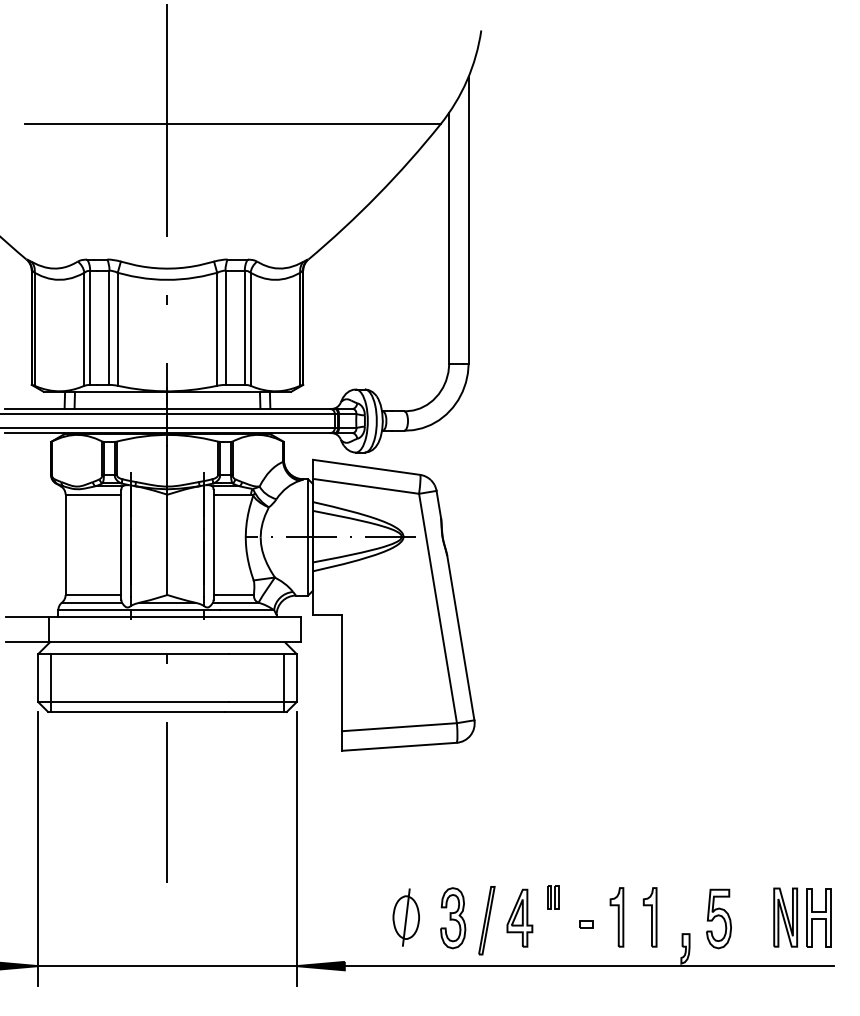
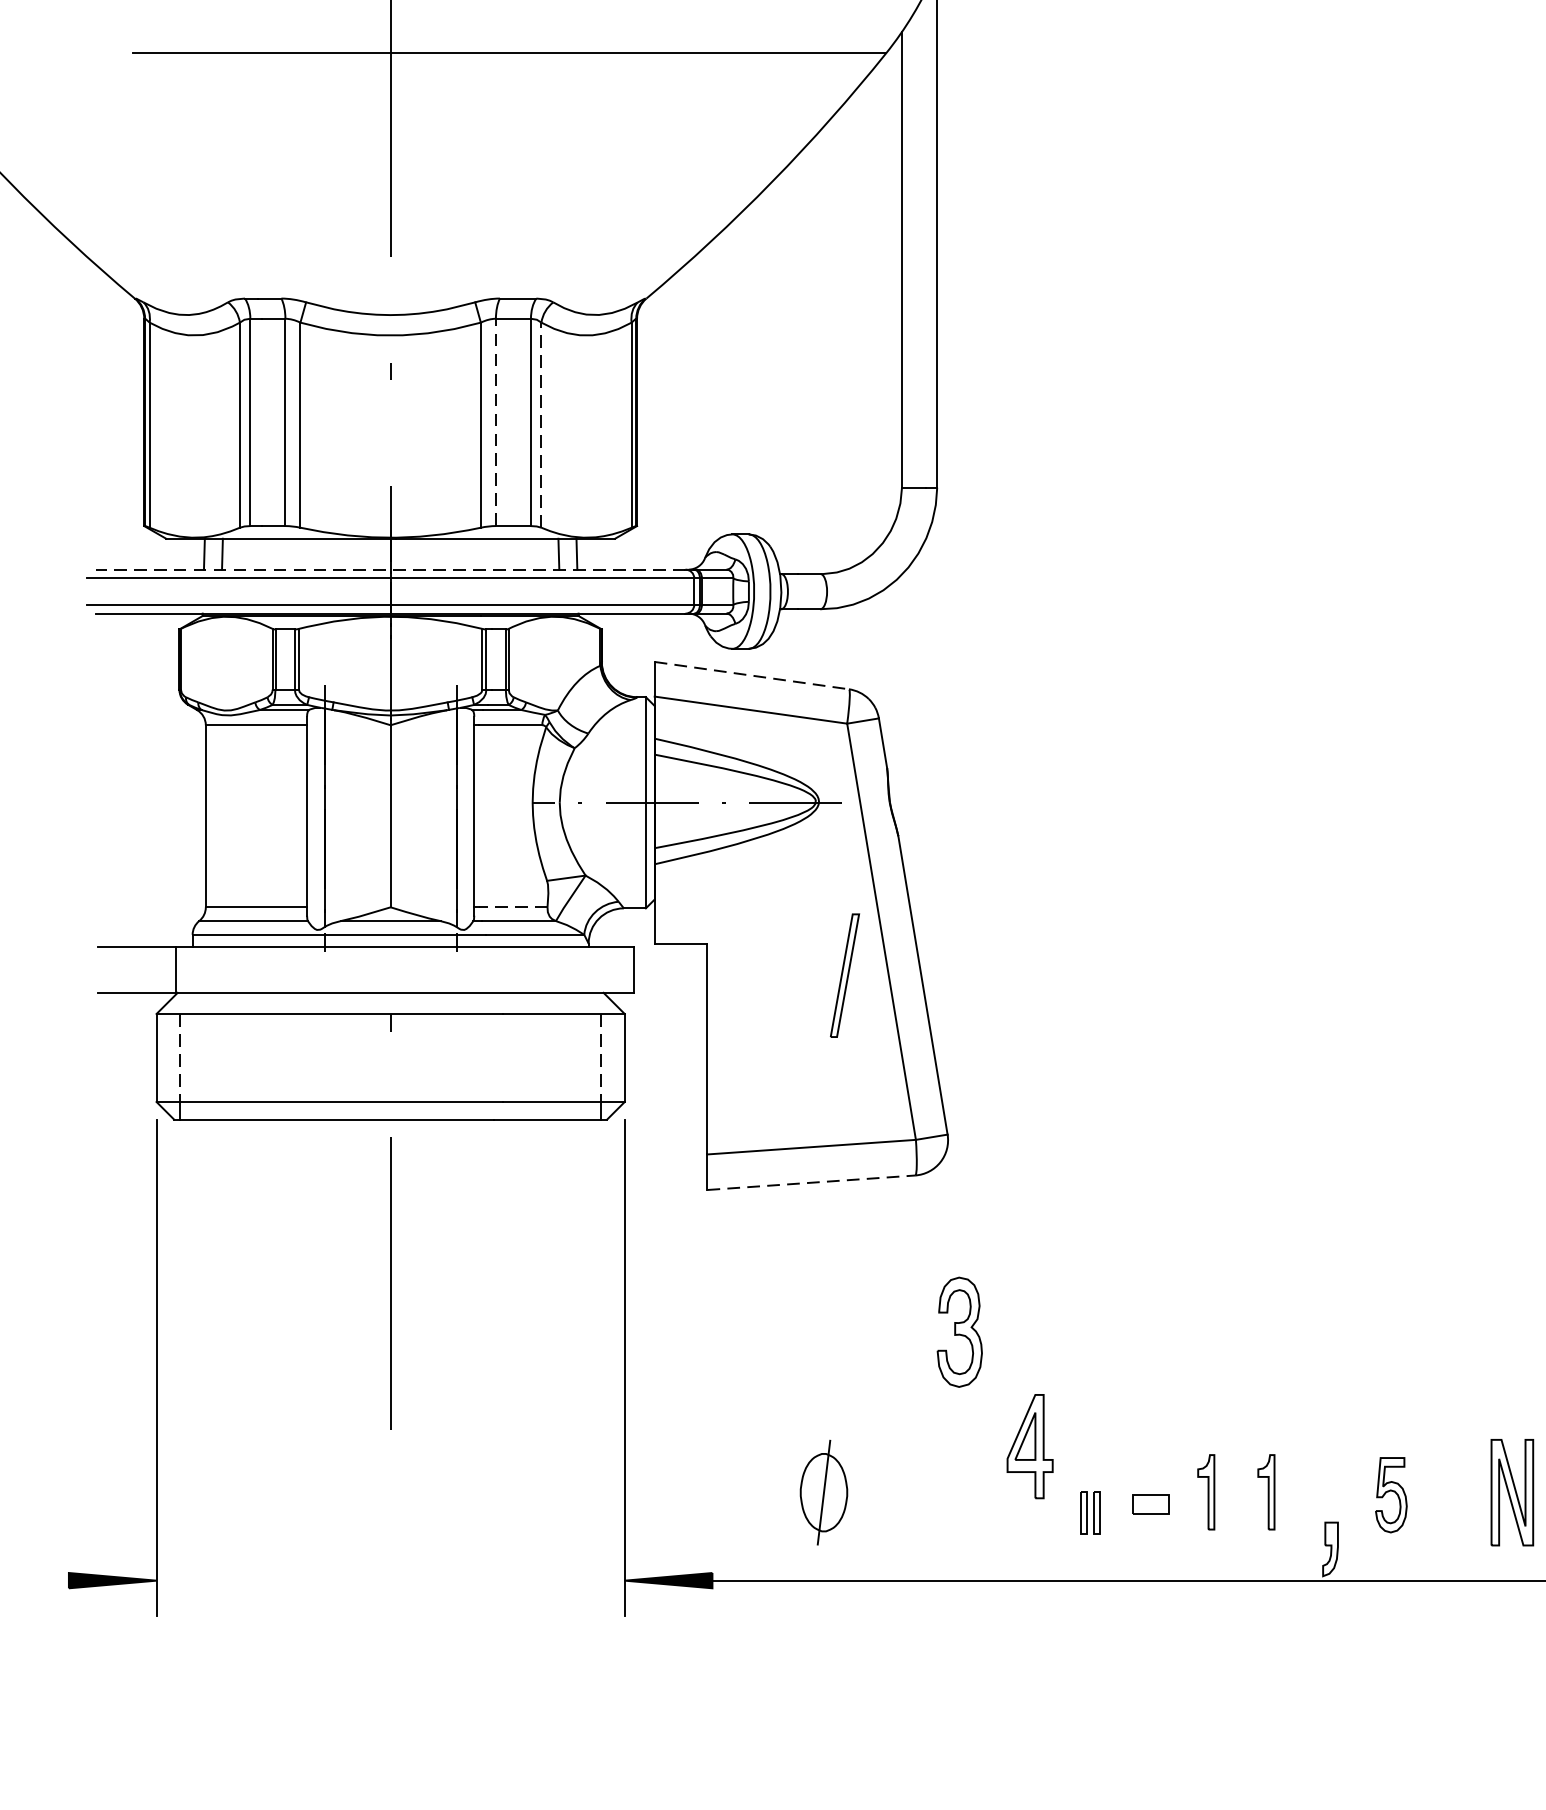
line: (225, 327) -> (495, 421), solid -> dashed
line: (250, 329) -> (541, 425), solid -> dashed
line: (166, 408) -> (388, 568), solid -> dashed
line: (367, 467) -> (753, 675), solid -> dashed
line: (235, 595) -> (514, 908), solid -> dashed
line: (51, 678) -> (180, 1058), solid -> dashed
line: (283, 678) -> (601, 1058), solid -> dashed
line: (399, 746) -> (811, 1182), solid -> dashed
part: (553, 897) -> (1091, 1512), moved
part: (519, 917) -> (1029, 1445), moved
part: (616, 917) -> (1205, 1492), size x0.7
part: (649, 917) -> (1265, 1492), size x0.7
part: (453, 918) -> (960, 1332), moved
part: (718, 918) -> (1390, 1494), size x0.7
part: (486, 920) -> (844, 975), moved
part: (586, 924) -> (1150, 1505), size x1.6
line: (167, 966) -> (390, 1581), removed

